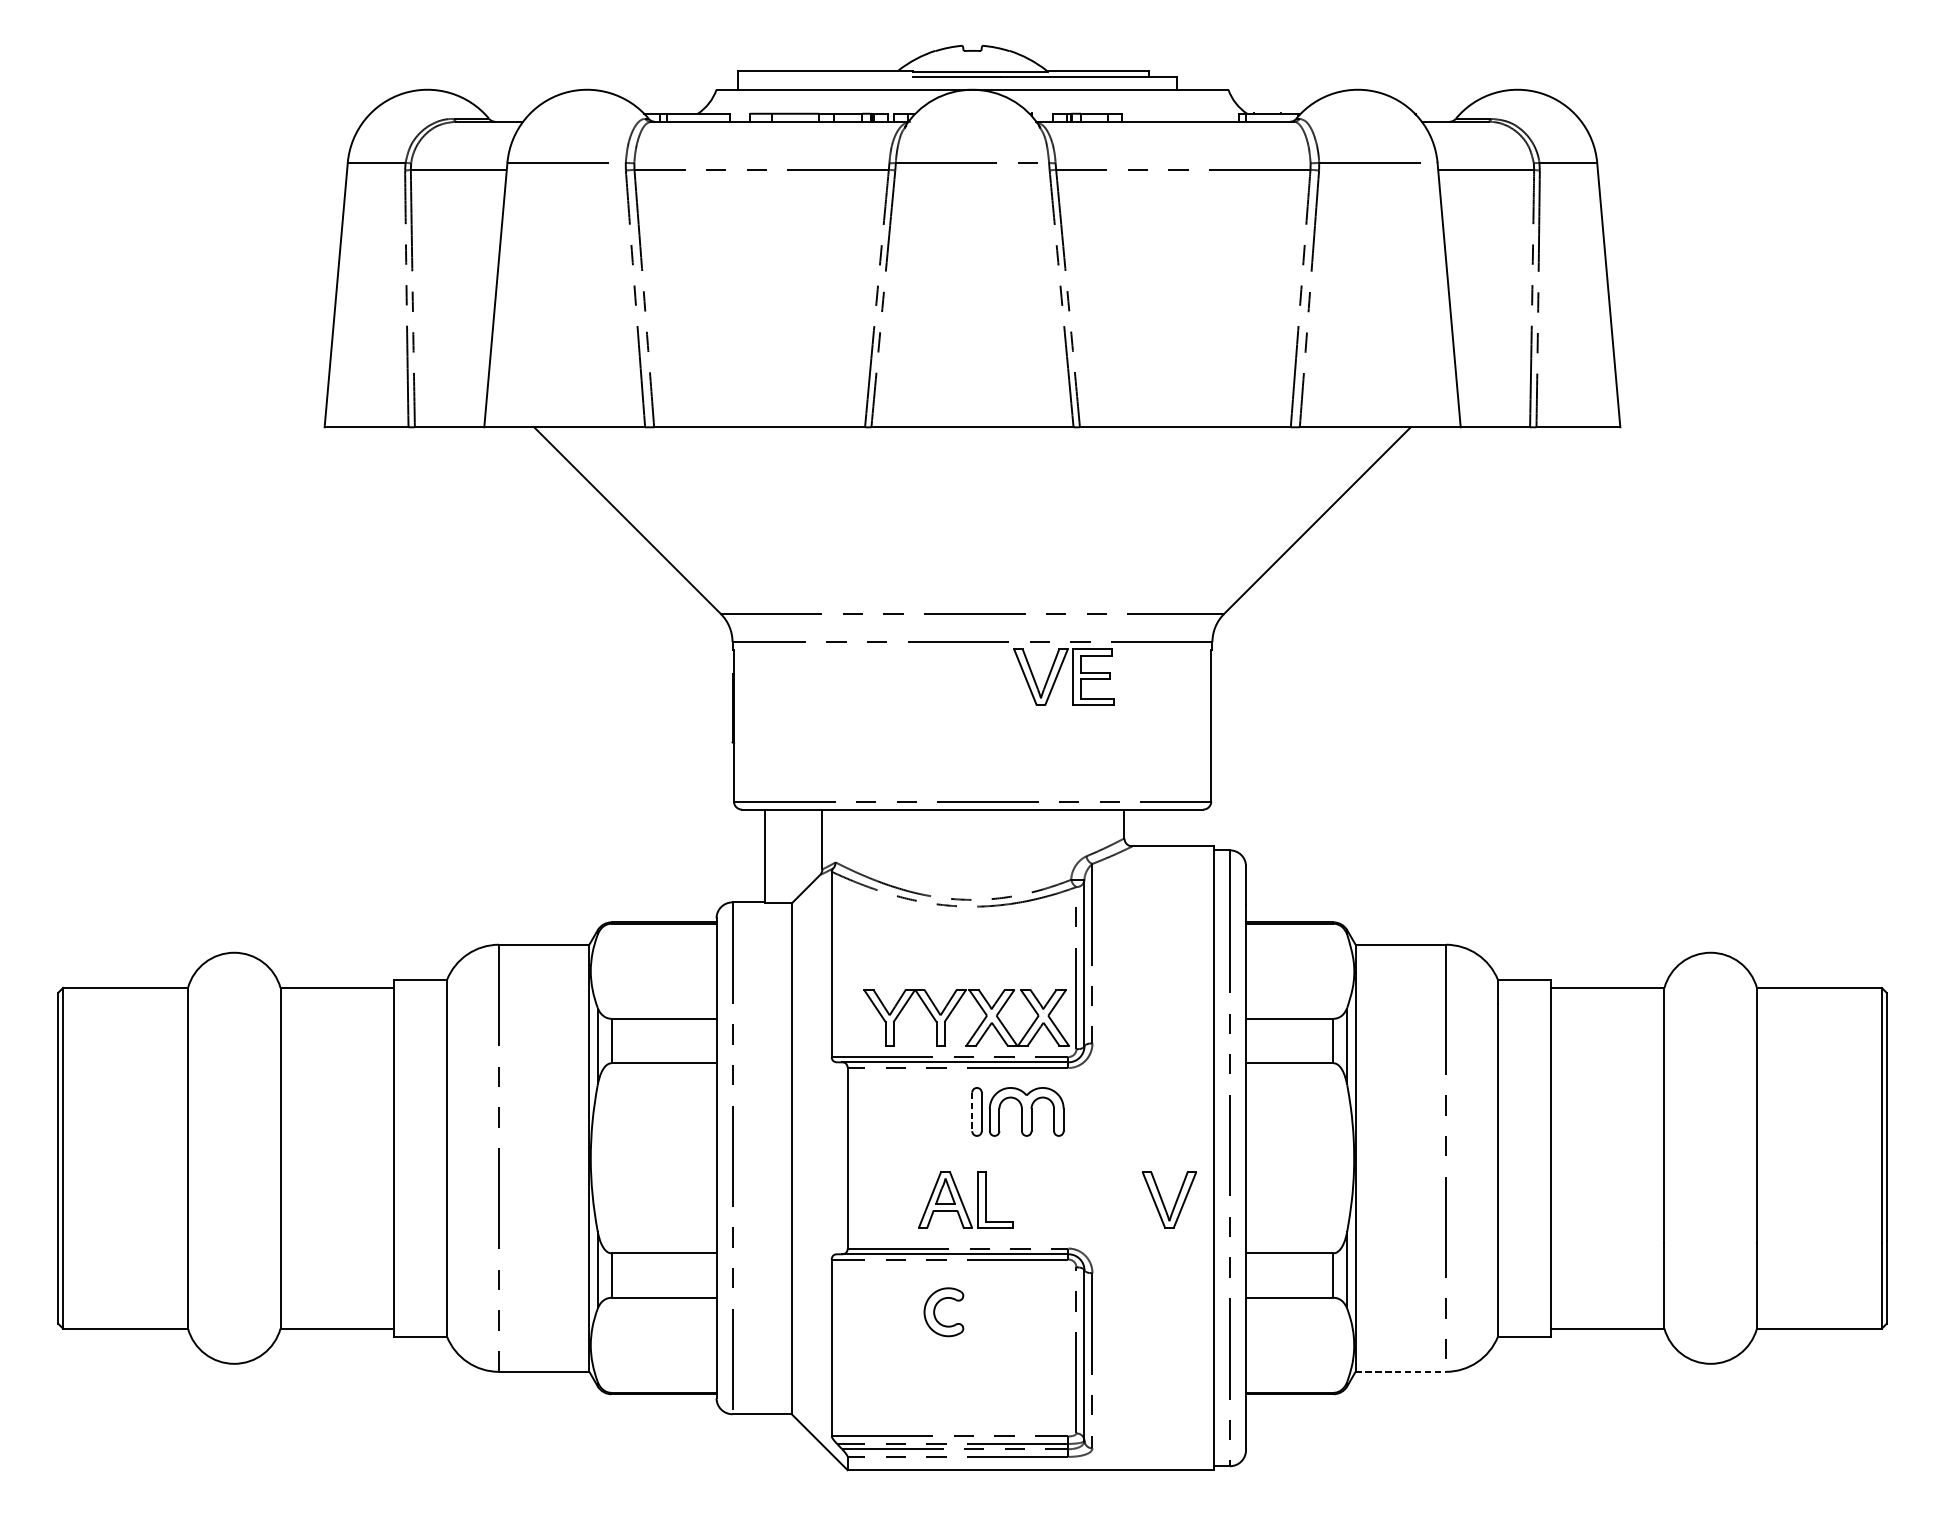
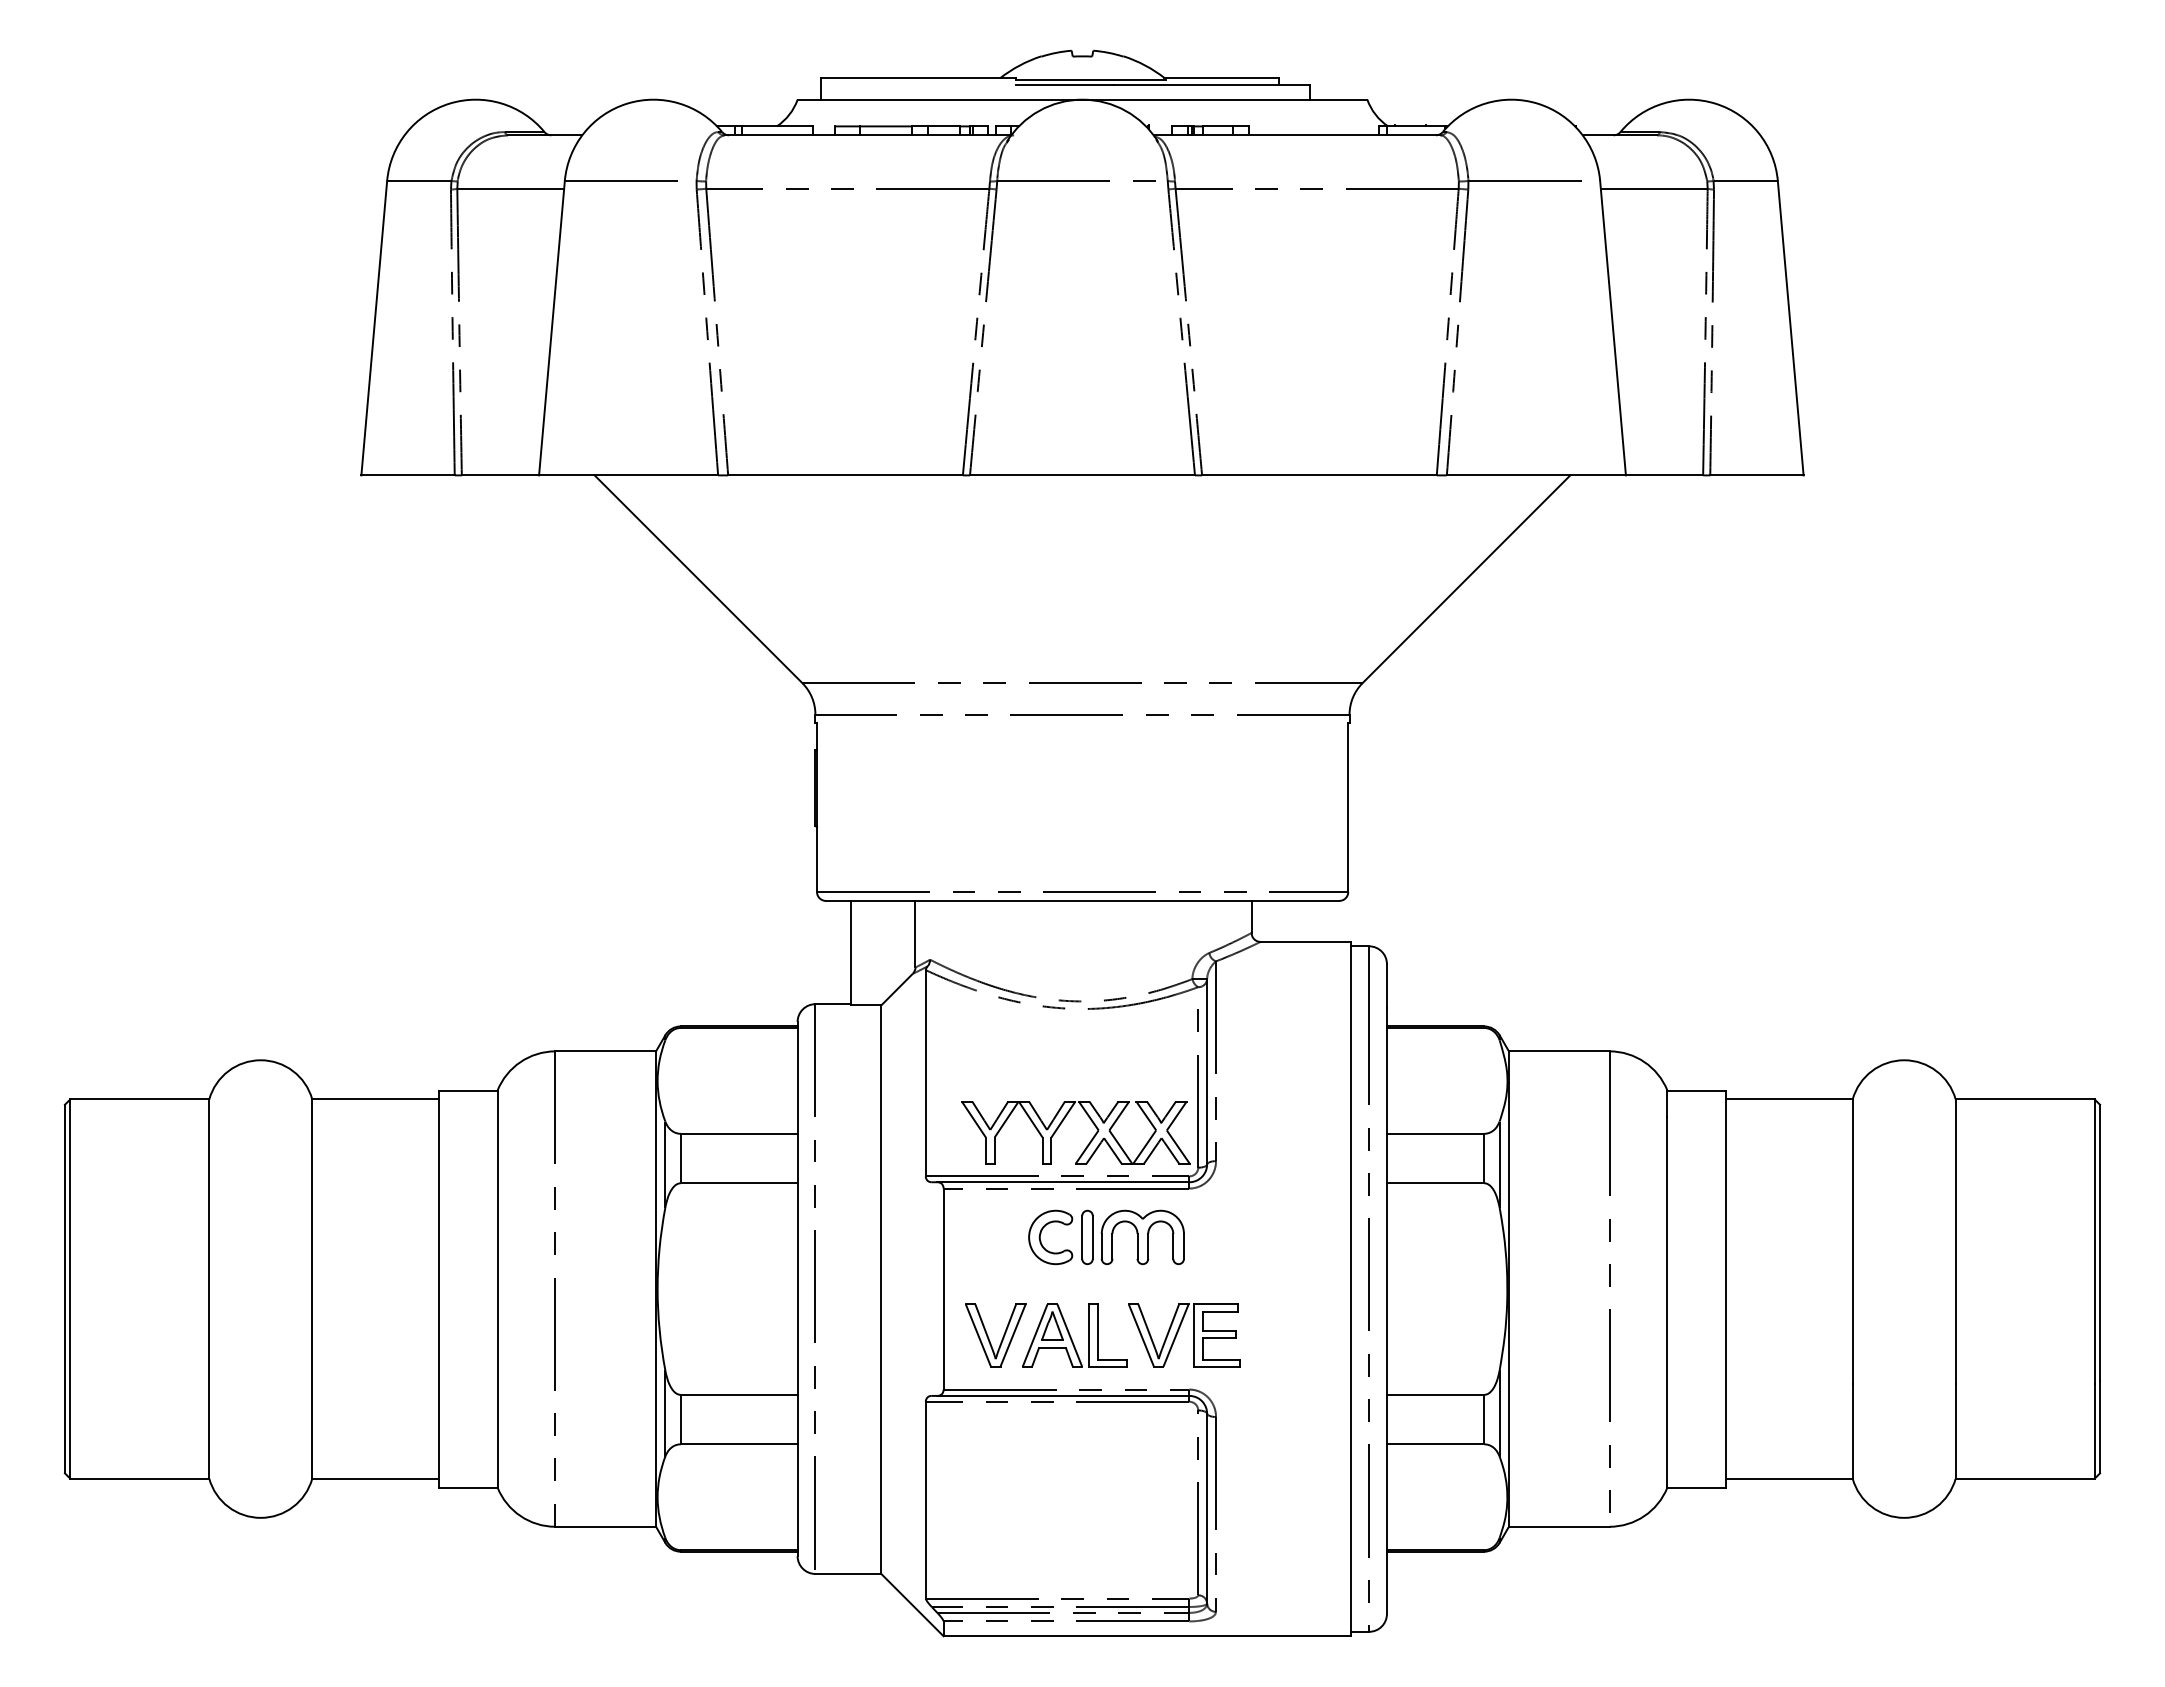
part: (1058, 674) -> (1178, 1332), moved
line: (972, 1111) -> (1082, 1237), dashed -> solid
part: (1163, 1202) -> (989, 1338), moved
part: (935, 1315) -> (1041, 1240), moved
line: (1401, 1371) -> (1559, 1526), dashed -> solid

